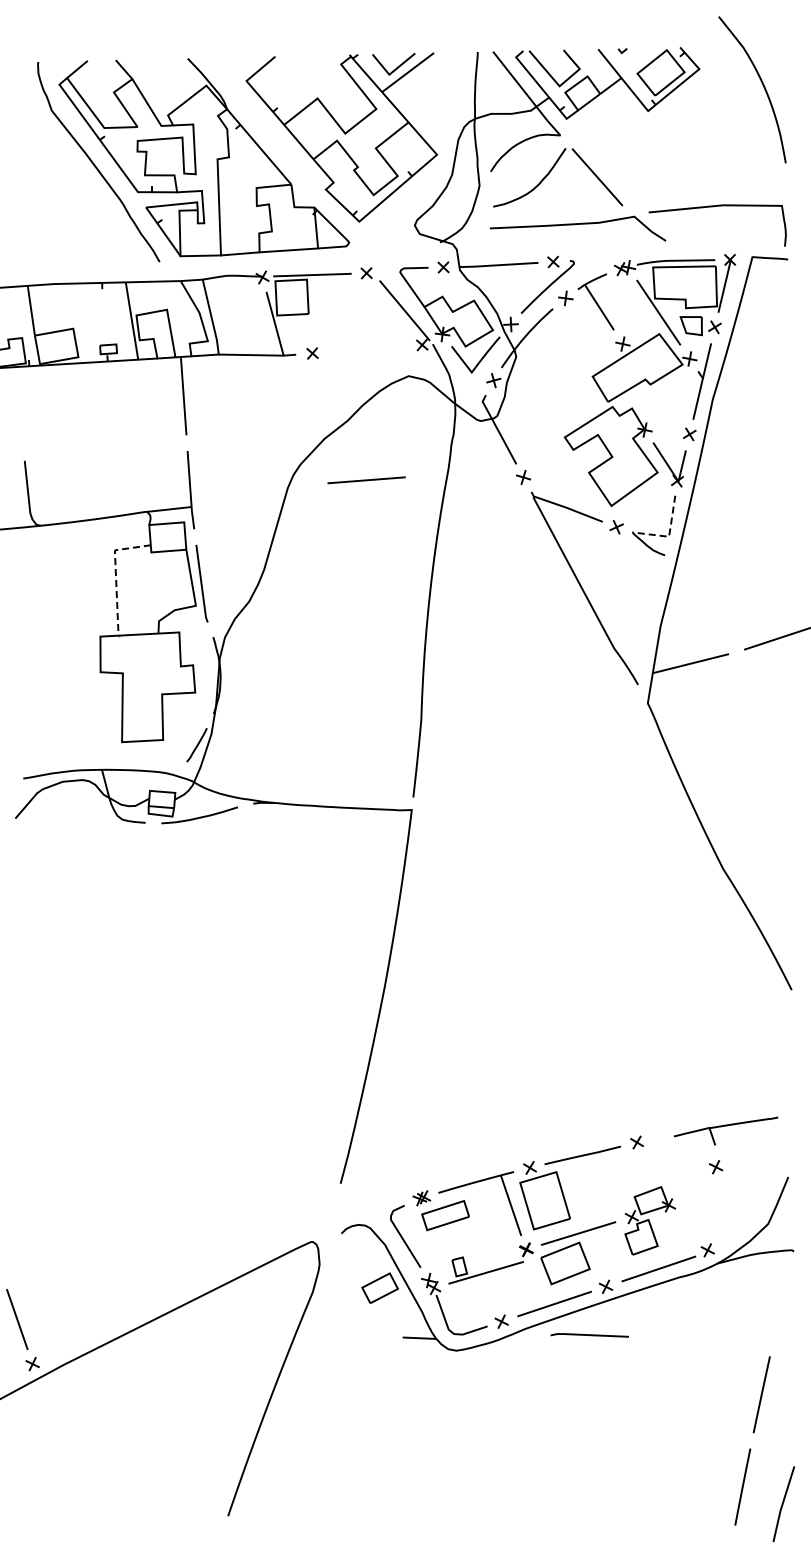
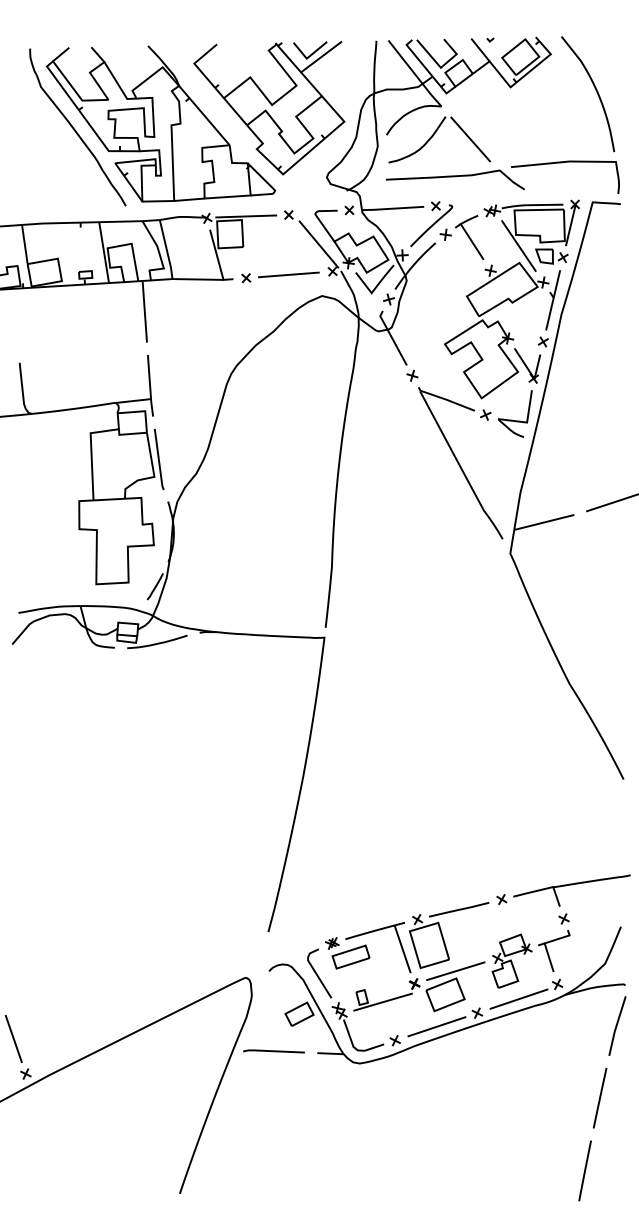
curve: (762, 85) -> (595, 90), moved
line: (366, 480) -> (288, 275), moved
line: (669, 535) -> (527, 421), dashed -> solid
line: (115, 575) -> (91, 453), dashed -> solid
part: (725, 1130) -> (571, 890), size x1.43
part: (696, 1210) -> (548, 953), added
line: (589, 1335) -> (273, 1051), moved
line: (783, 1503) -> (617, 1025), moved

